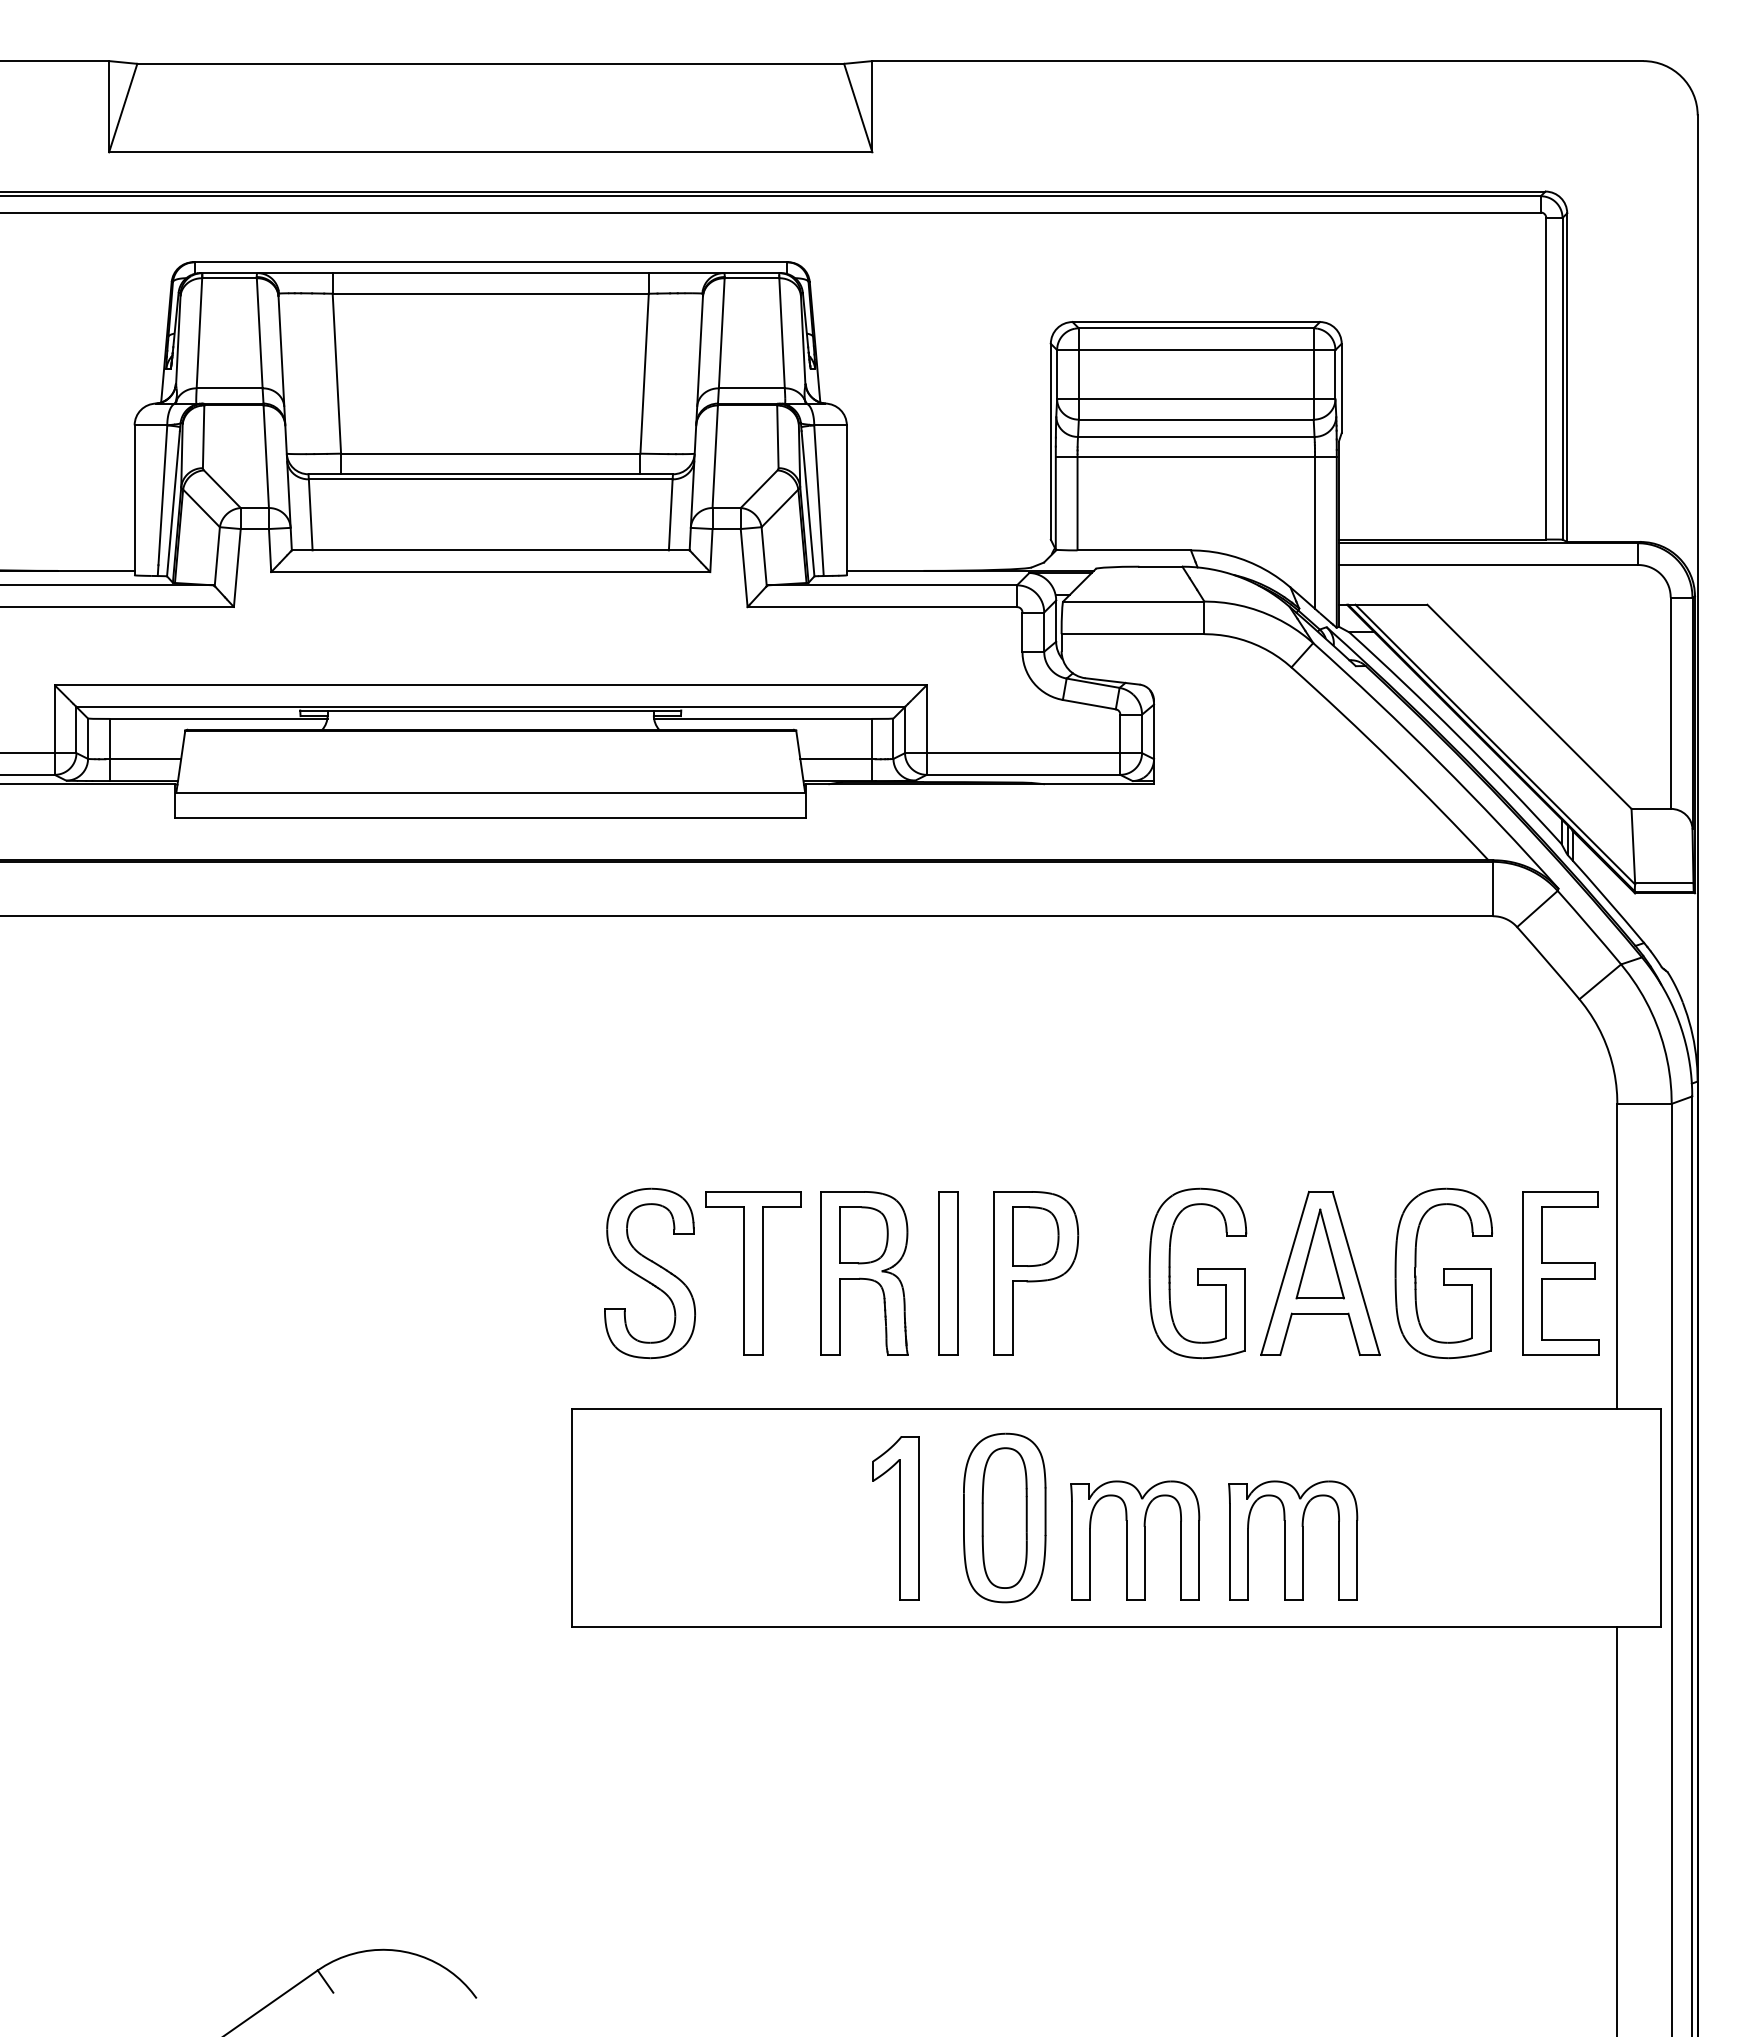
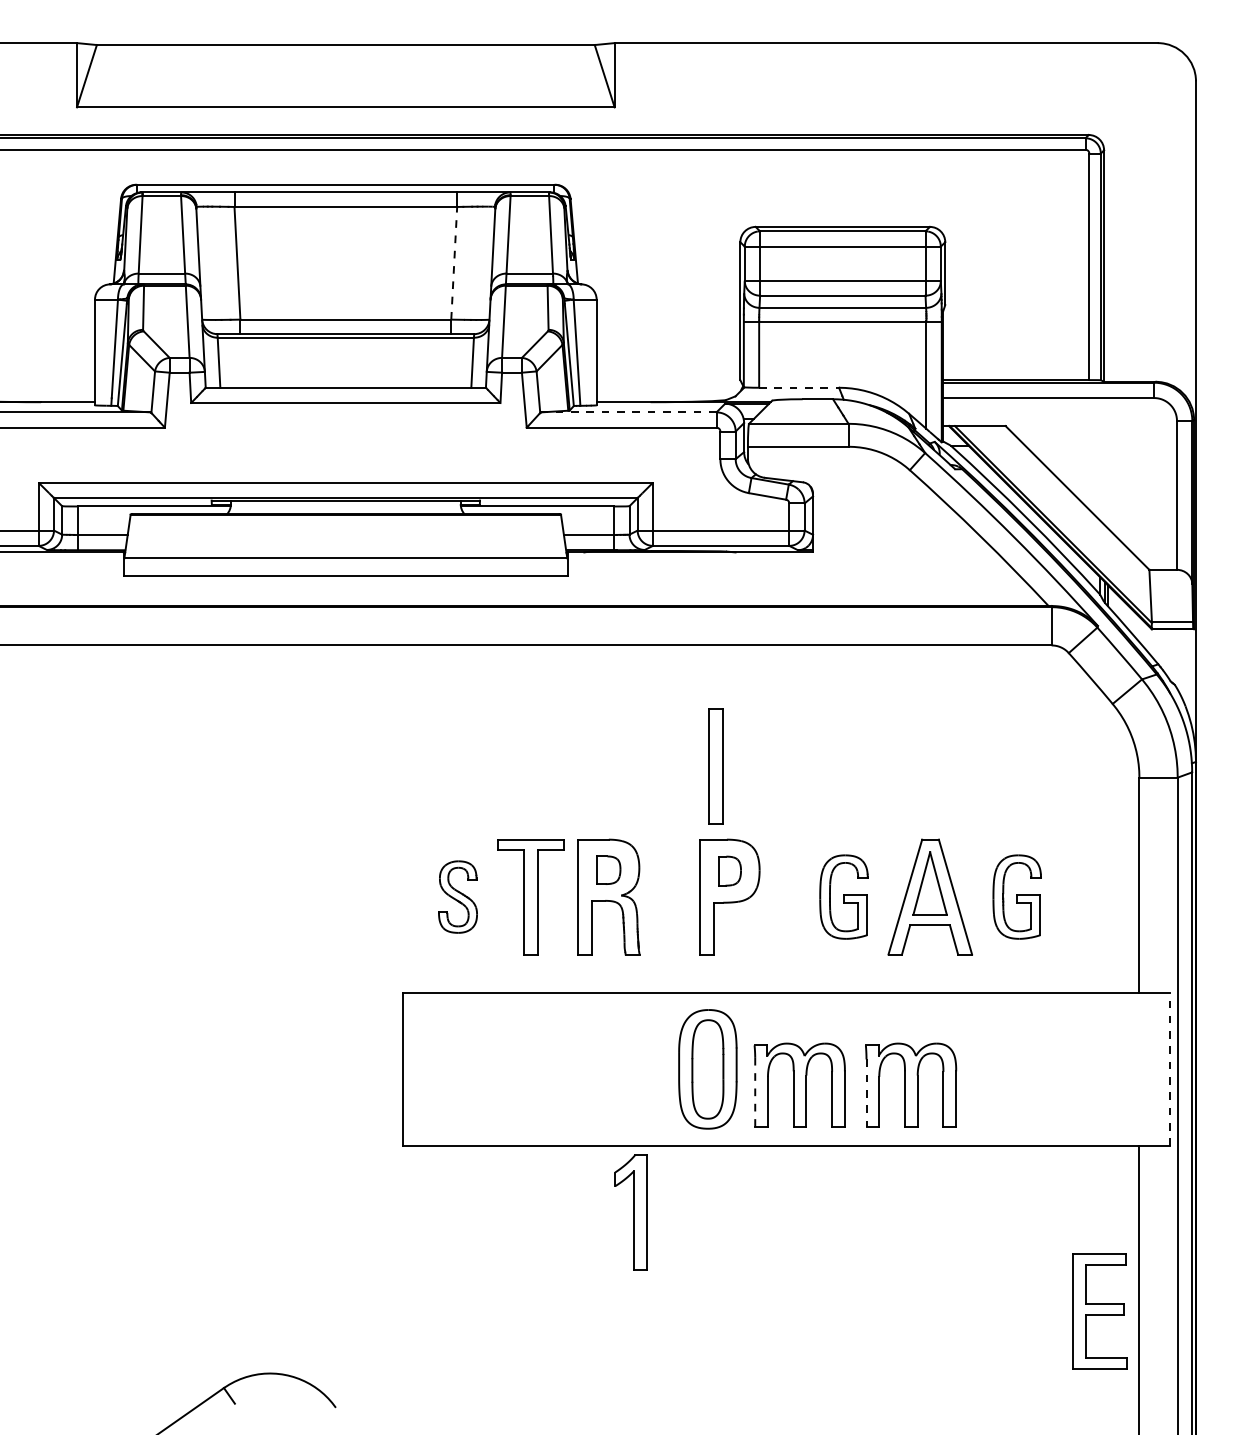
line: (644, 373) -> (454, 263), solid -> dashed
line: (1134, 550) -> (799, 387), solid -> dashed
line: (892, 585) -> (628, 412), solid -> dashed
part: (863, 1235) -> (608, 870), size x0.7
part: (1035, 1236) -> (729, 871), size x0.7
part: (649, 1273) -> (457, 897), size x0.6
part: (948, 1273) -> (716, 766), moved
part: (1197, 1273) -> (843, 897), size x0.7
part: (1443, 1273) -> (1016, 897), size x0.7
part: (1560, 1273) -> (1099, 1311), moved
part: (895, 1518) -> (630, 1212), moved
line: (1660, 1518) -> (1169, 1069), solid -> dashed
line: (1071, 1550) -> (754, 1092), solid -> dashed
line: (1229, 1551) -> (866, 1092), solid -> dashed

